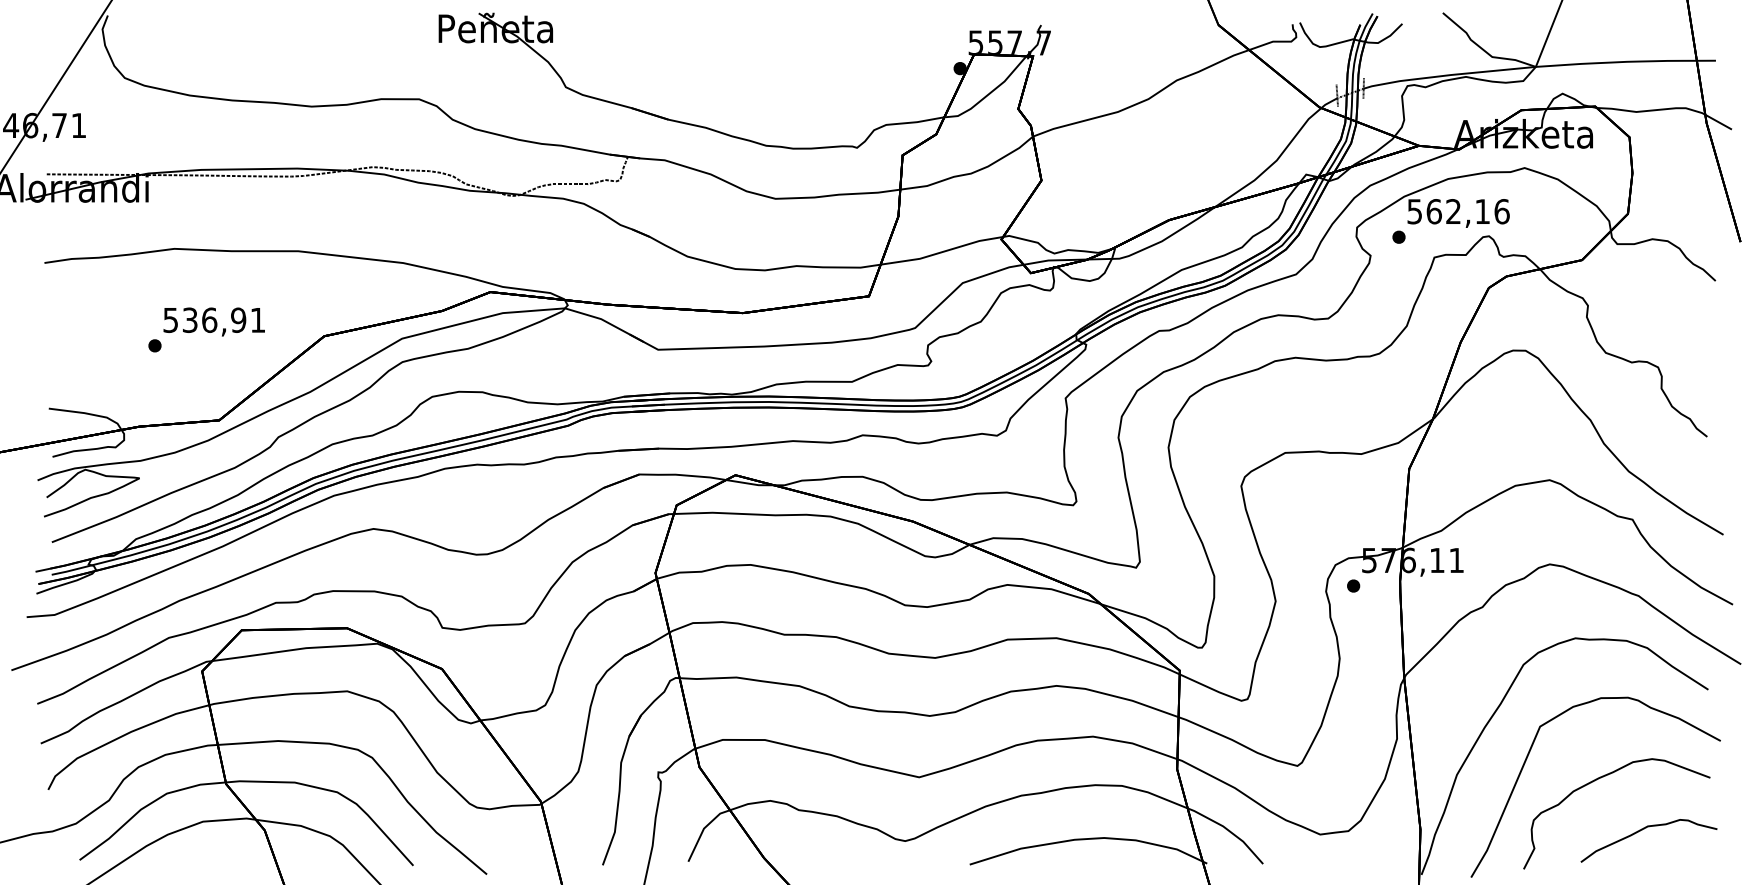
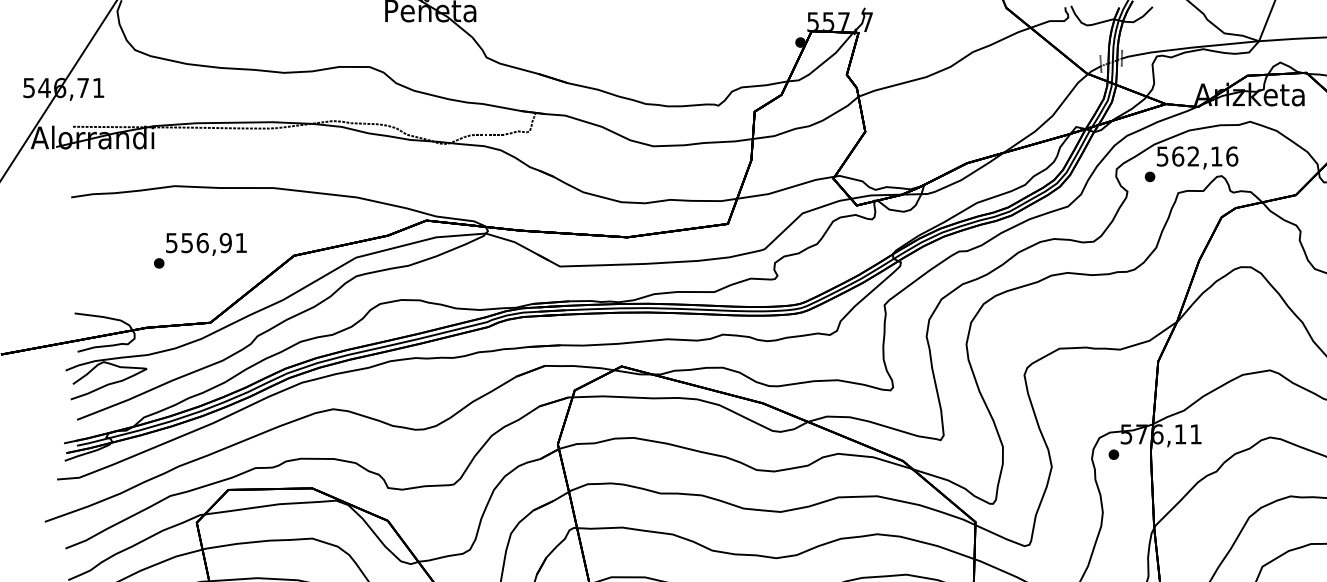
text: (190, 319) -> (187, 242), 536,91 -> 556,91

